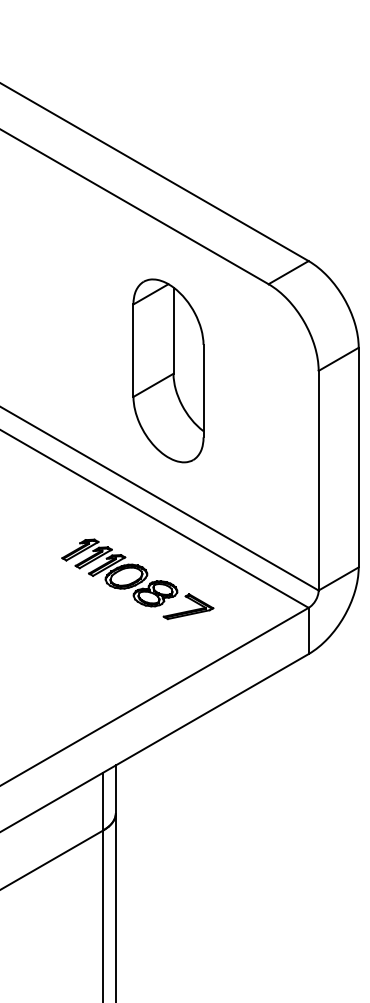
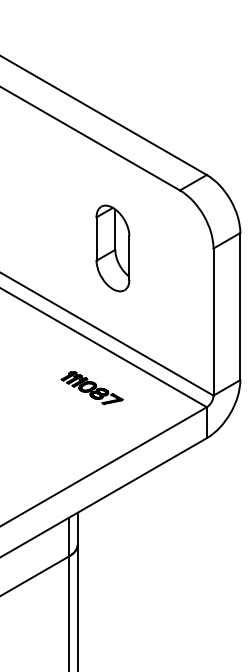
part: (167, 370) -> (112, 248), size x0.7
part: (136, 578) -> (91, 387), size x0.6

